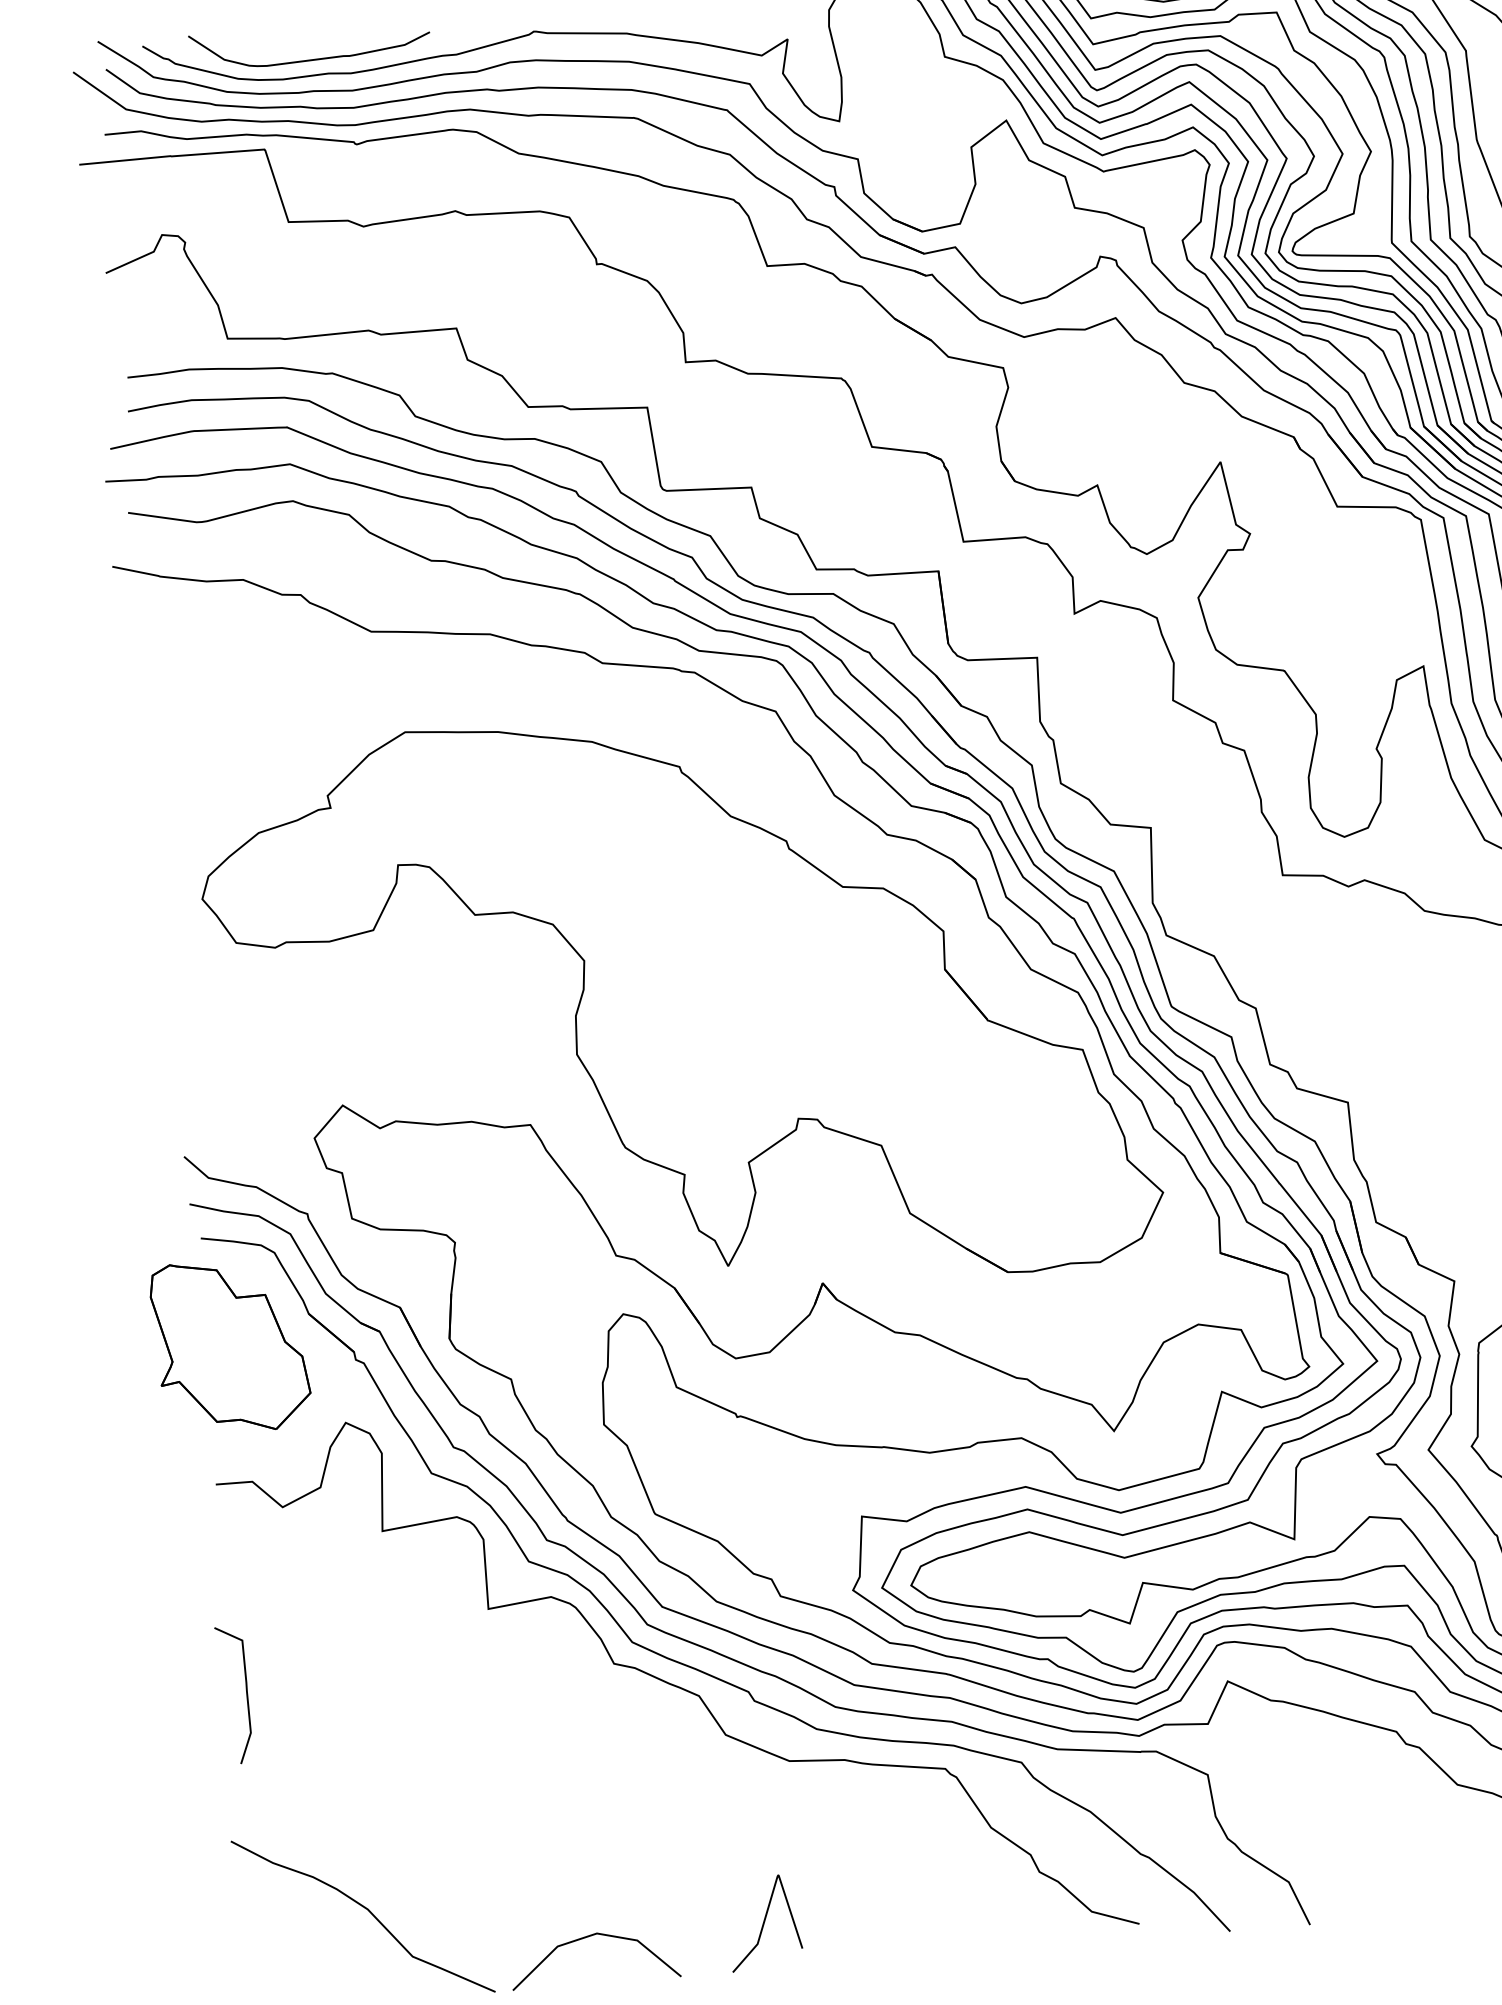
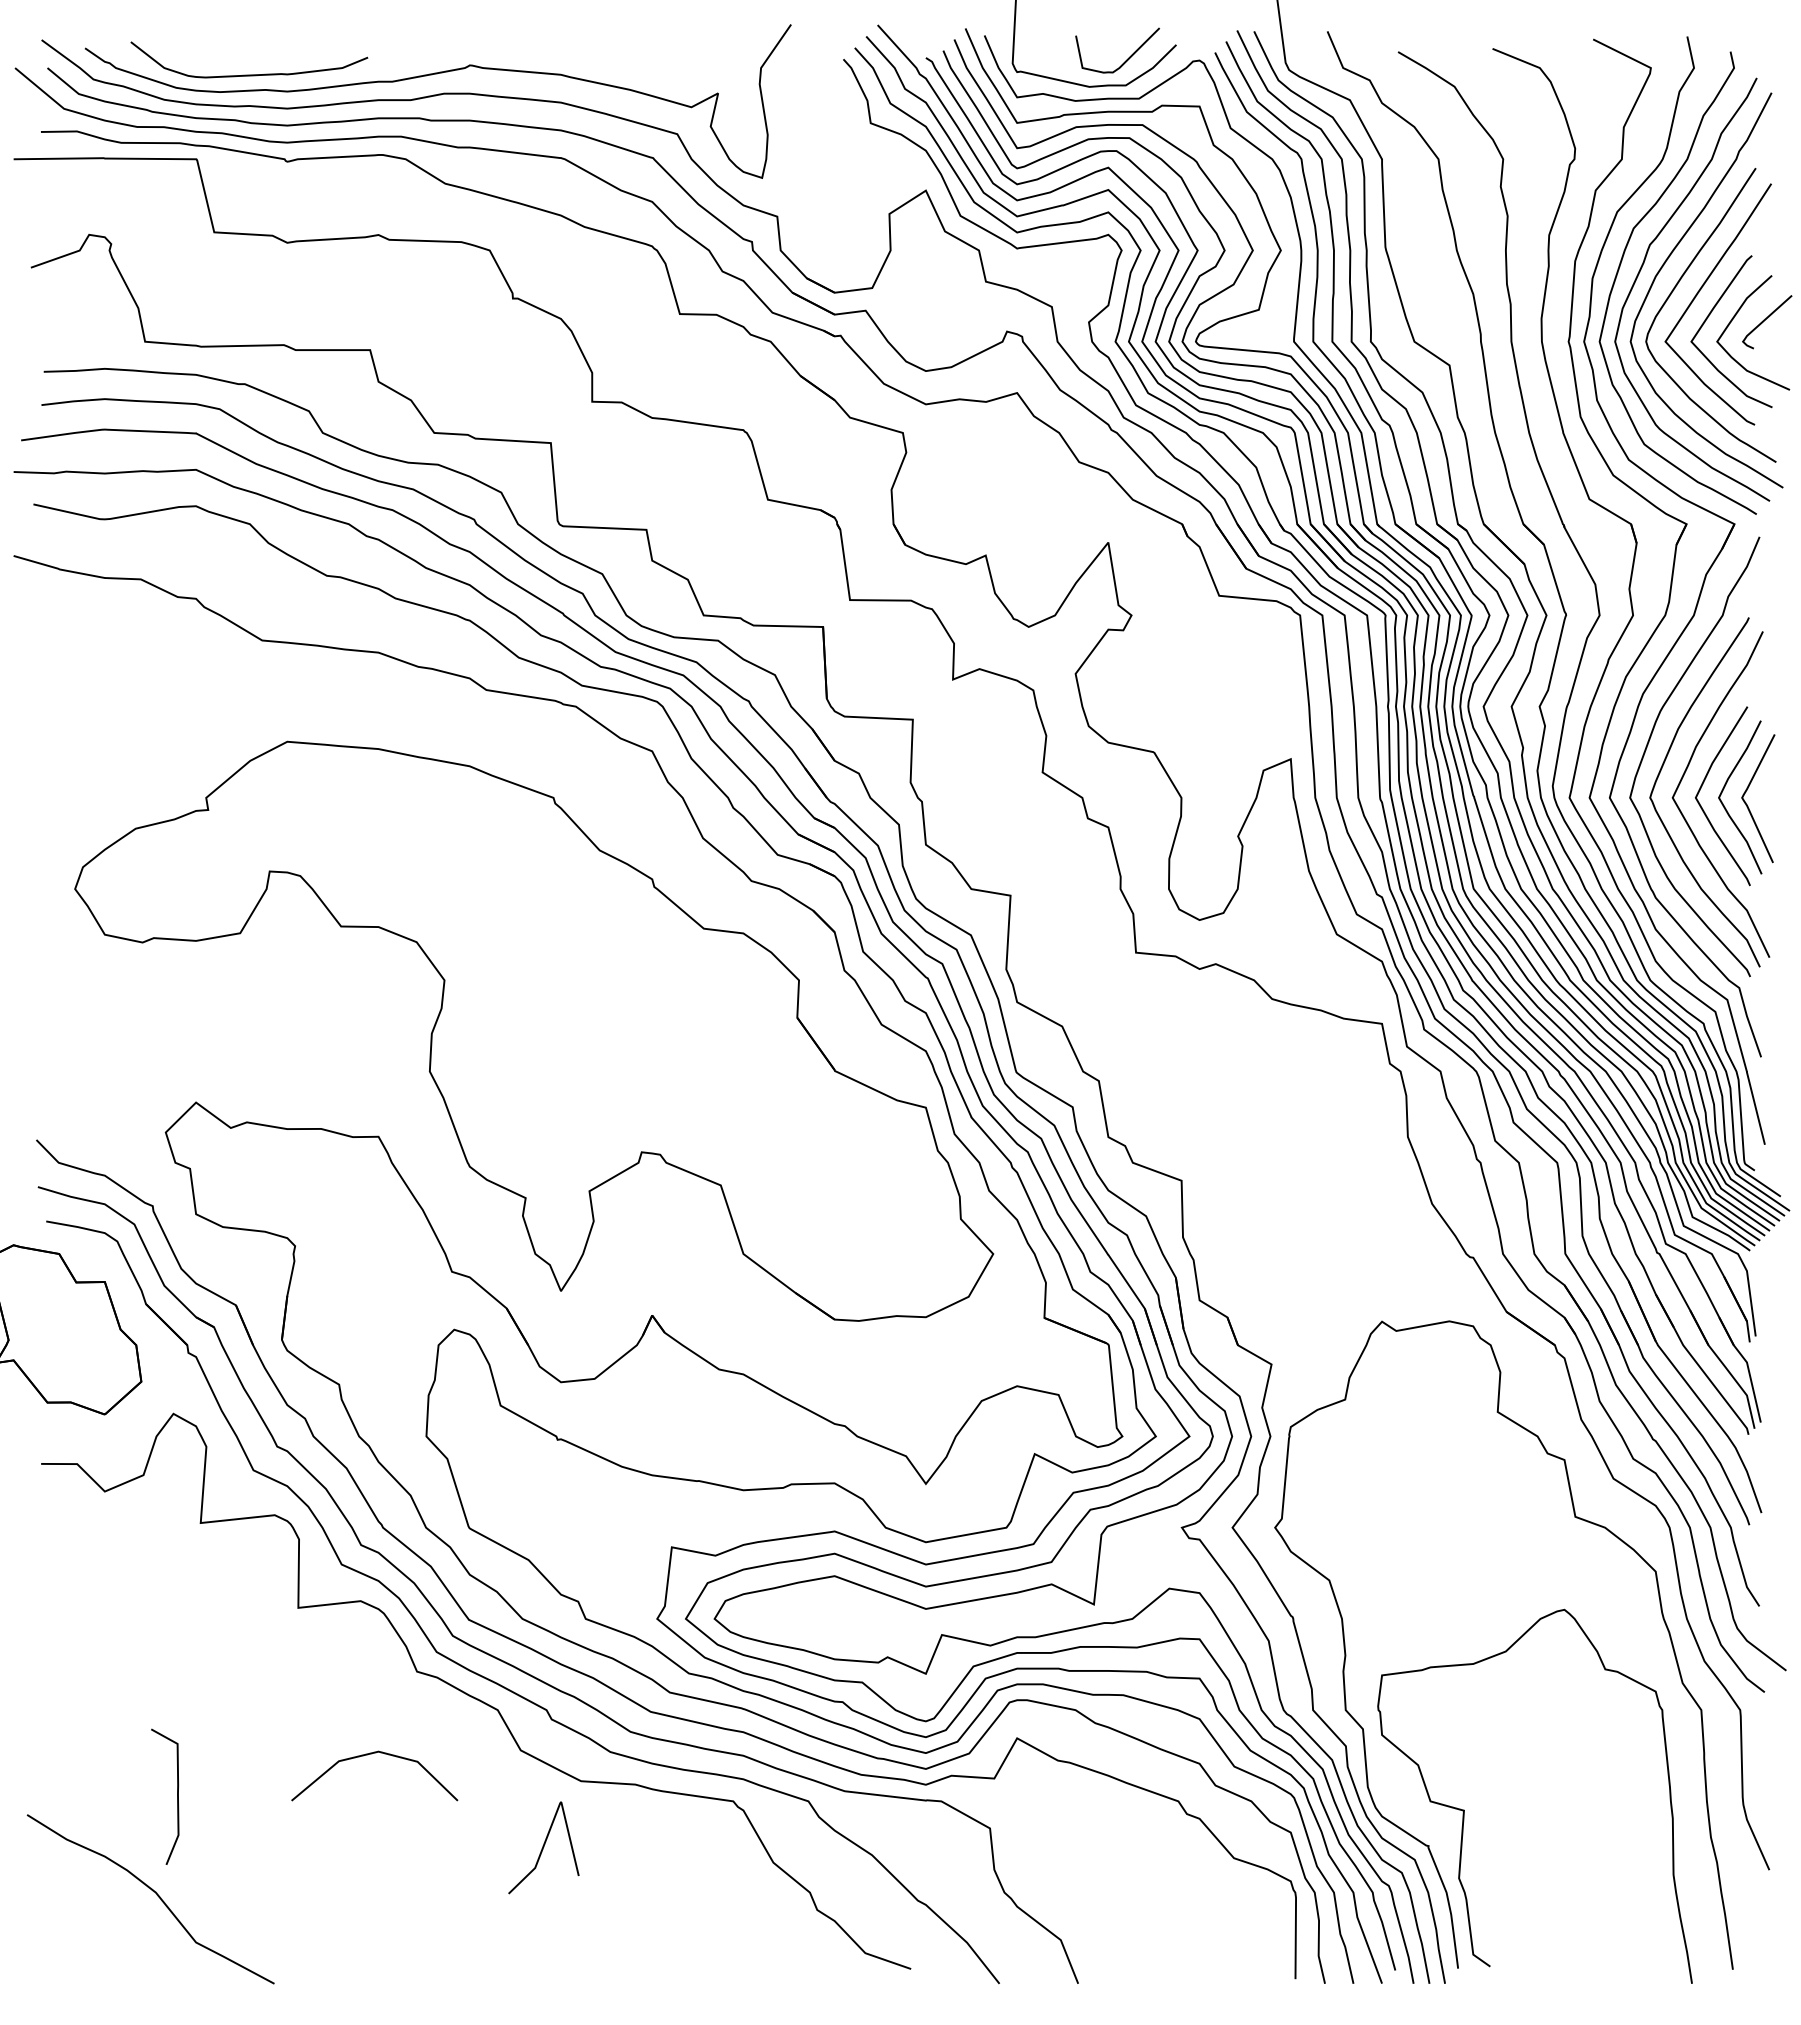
curve: (246, 1693) -> (177, 1796), moved
curve: (764, 1922) -> (543, 1847), moved
line: (591, 1936) -> (372, 1754), moved

